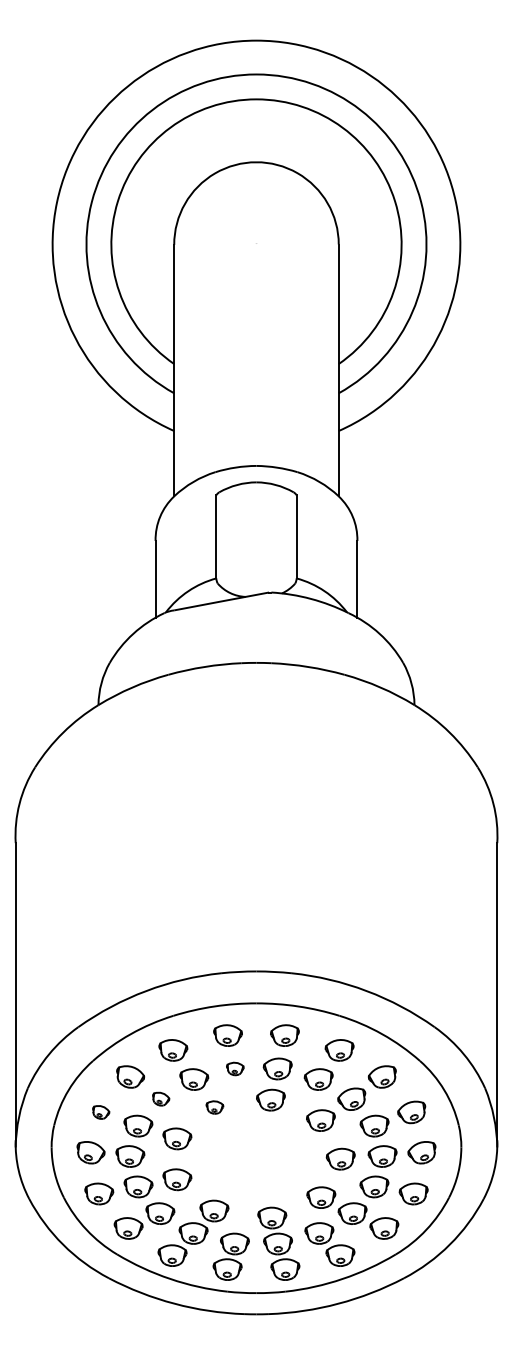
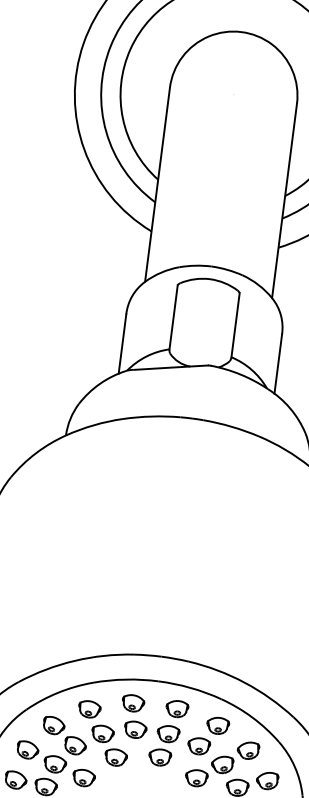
part: (235, 1068) -> (135, 729), size x1.67
part: (160, 1098) -> (74, 745), size x1.67
part: (214, 1107) -> (115, 757), size x1.67
part: (100, 1112) -> (27, 750), size x1.67

